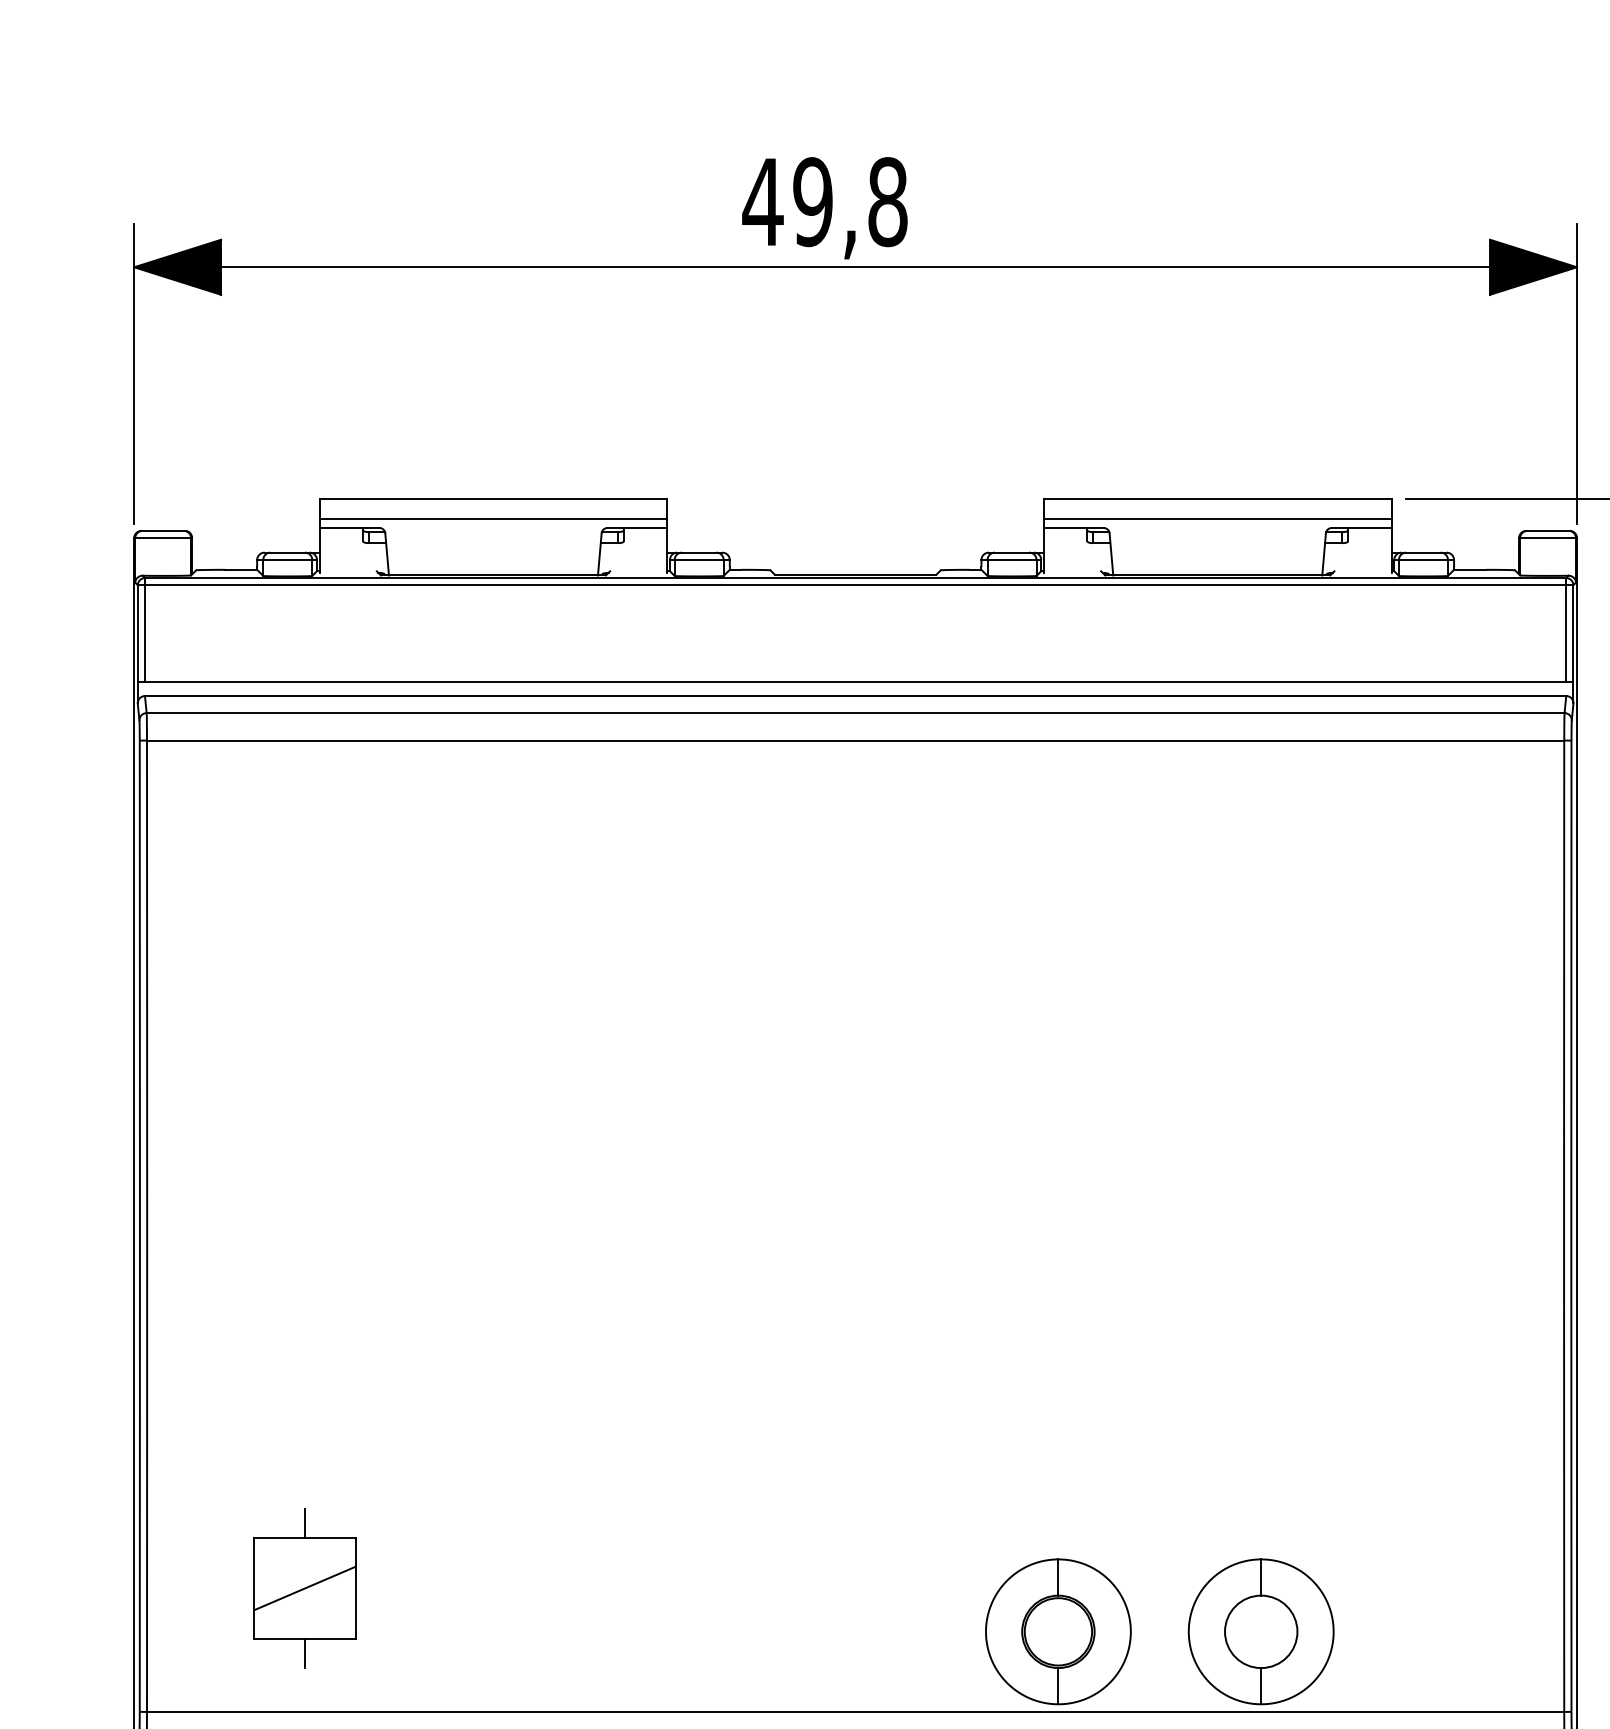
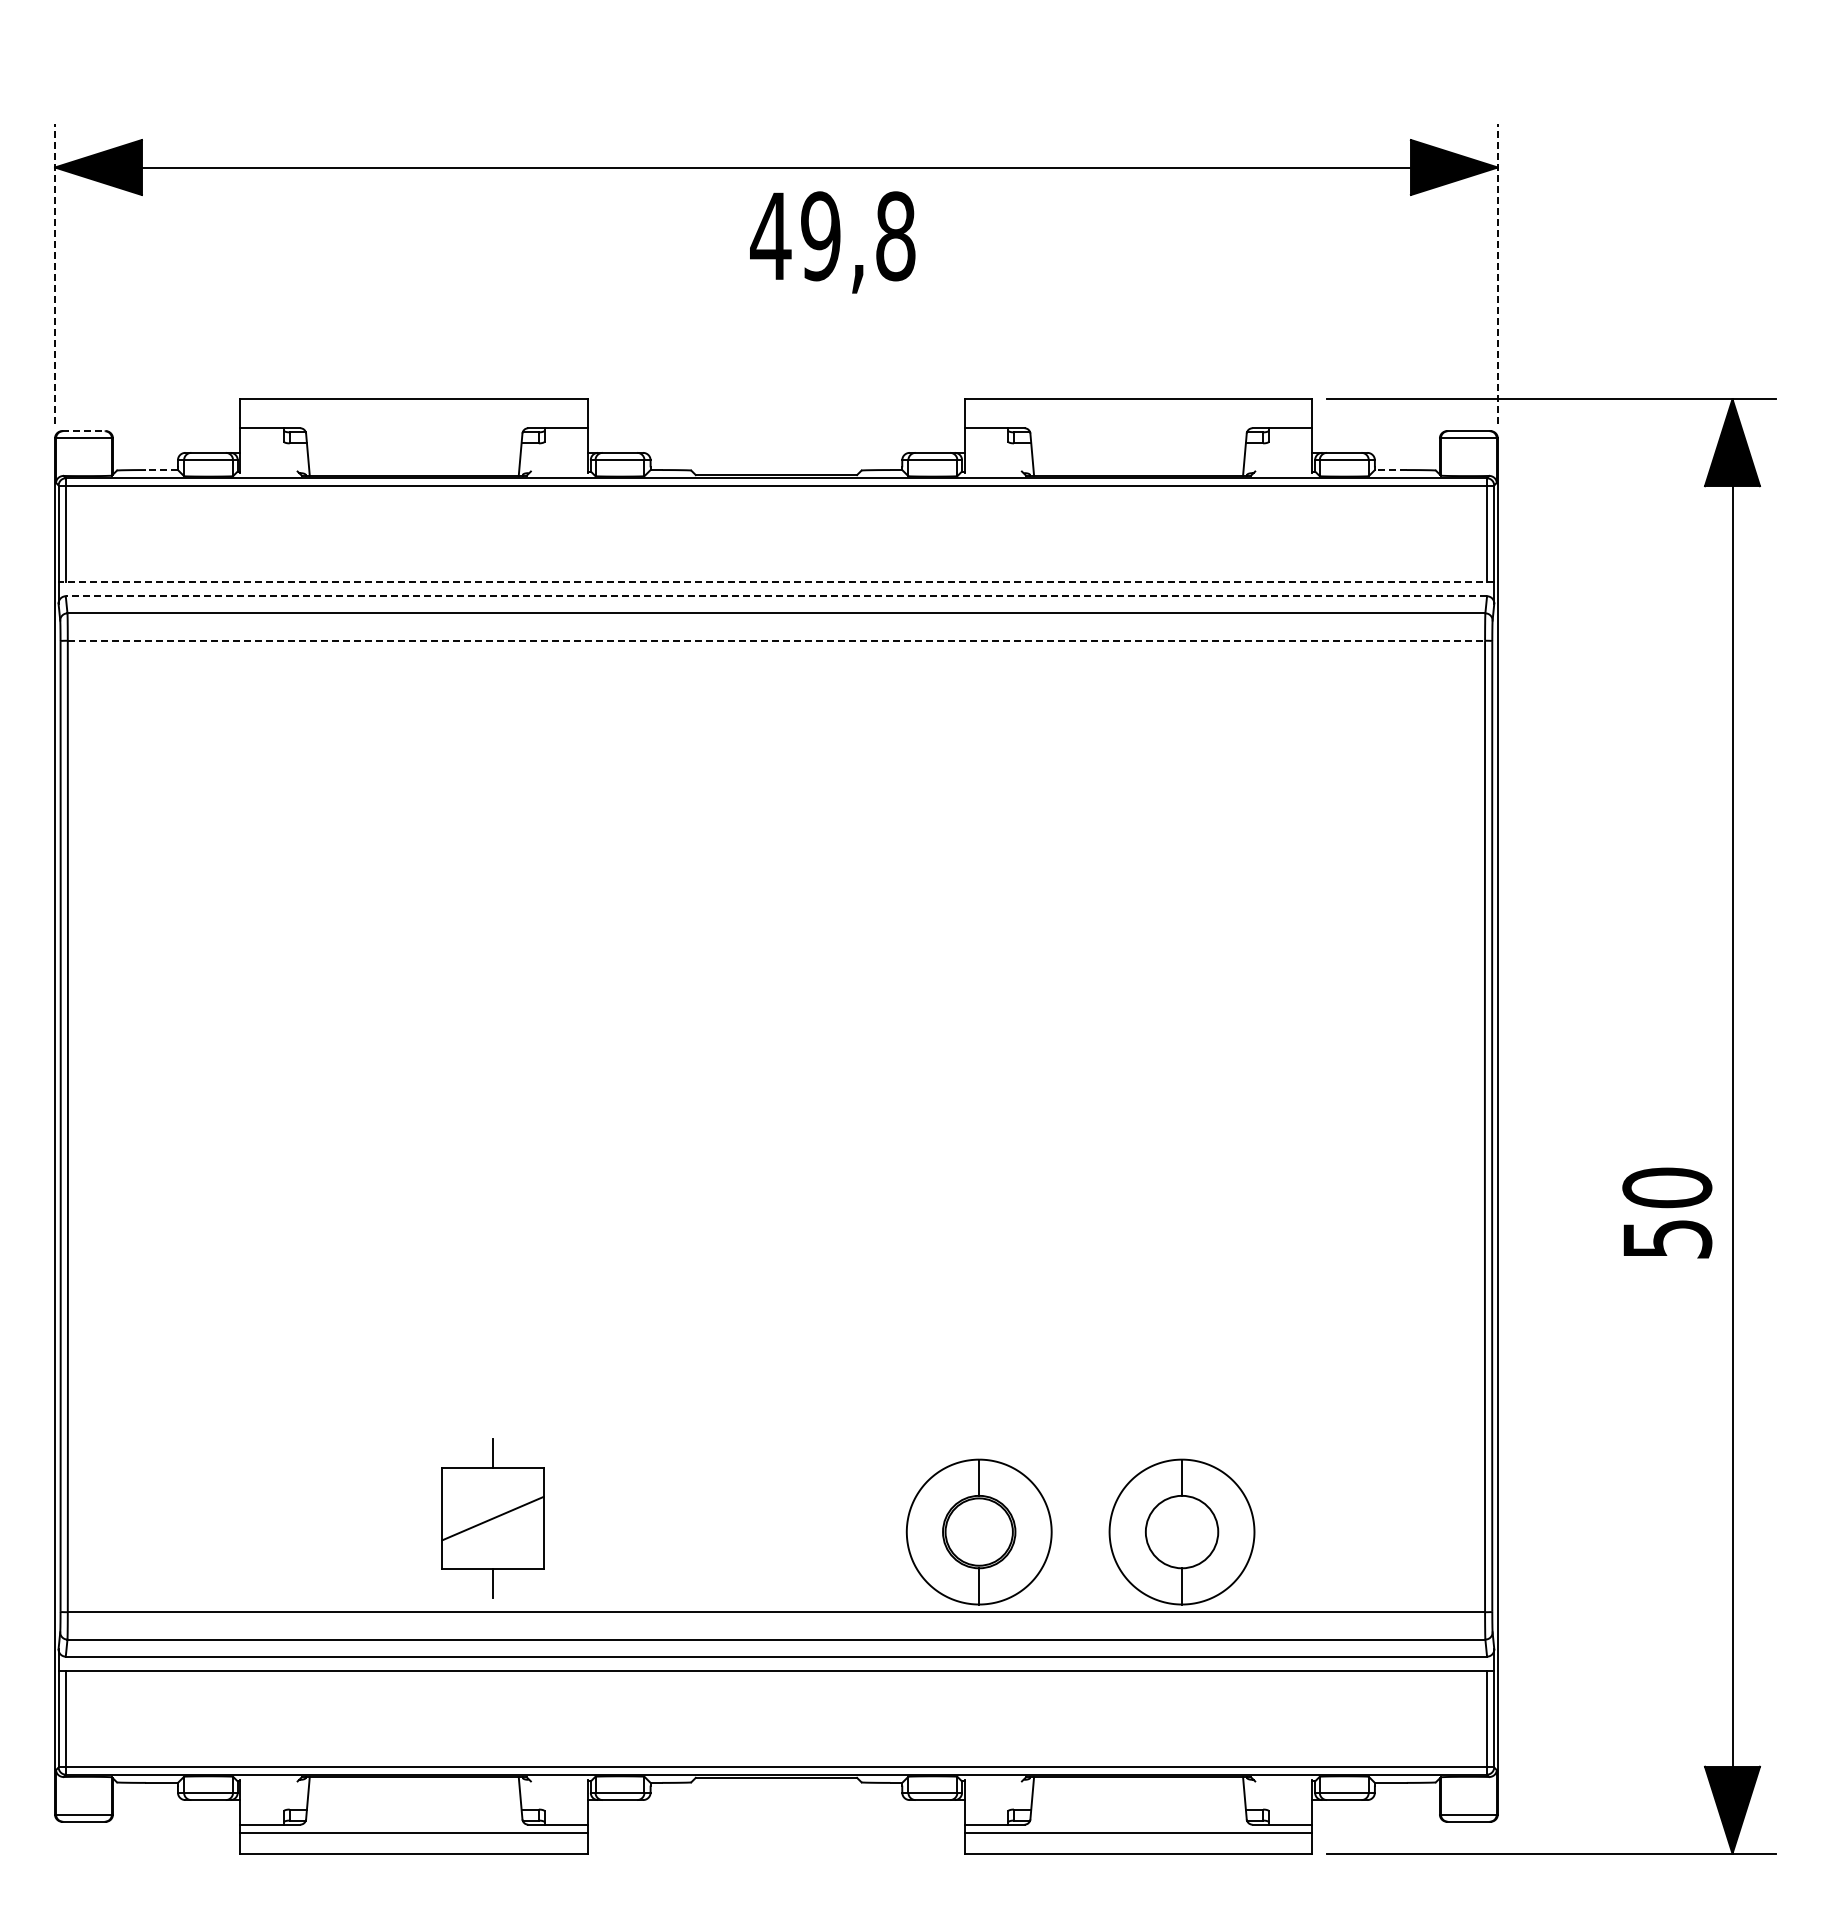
text: (824, 208) -> (832, 242), moved
line: (134, 373) -> (55, 273), solid -> dashed
line: (1576, 373) -> (1497, 273), solid -> dashed
line: (493, 519) -> (414, 419), removed
line: (1217, 519) -> (1138, 419), removed
line: (163, 531) -> (84, 431), solid -> dashed
line: (240, 570) -> (161, 470), solid -> dashed
line: (1469, 570) -> (1390, 470), solid -> dashed
line: (855, 681) -> (776, 581), solid -> dashed
line: (855, 696) -> (776, 596), solid -> dashed
line: (855, 740) -> (776, 640), solid -> dashed
part: (304, 1588) -> (492, 1518), moved

